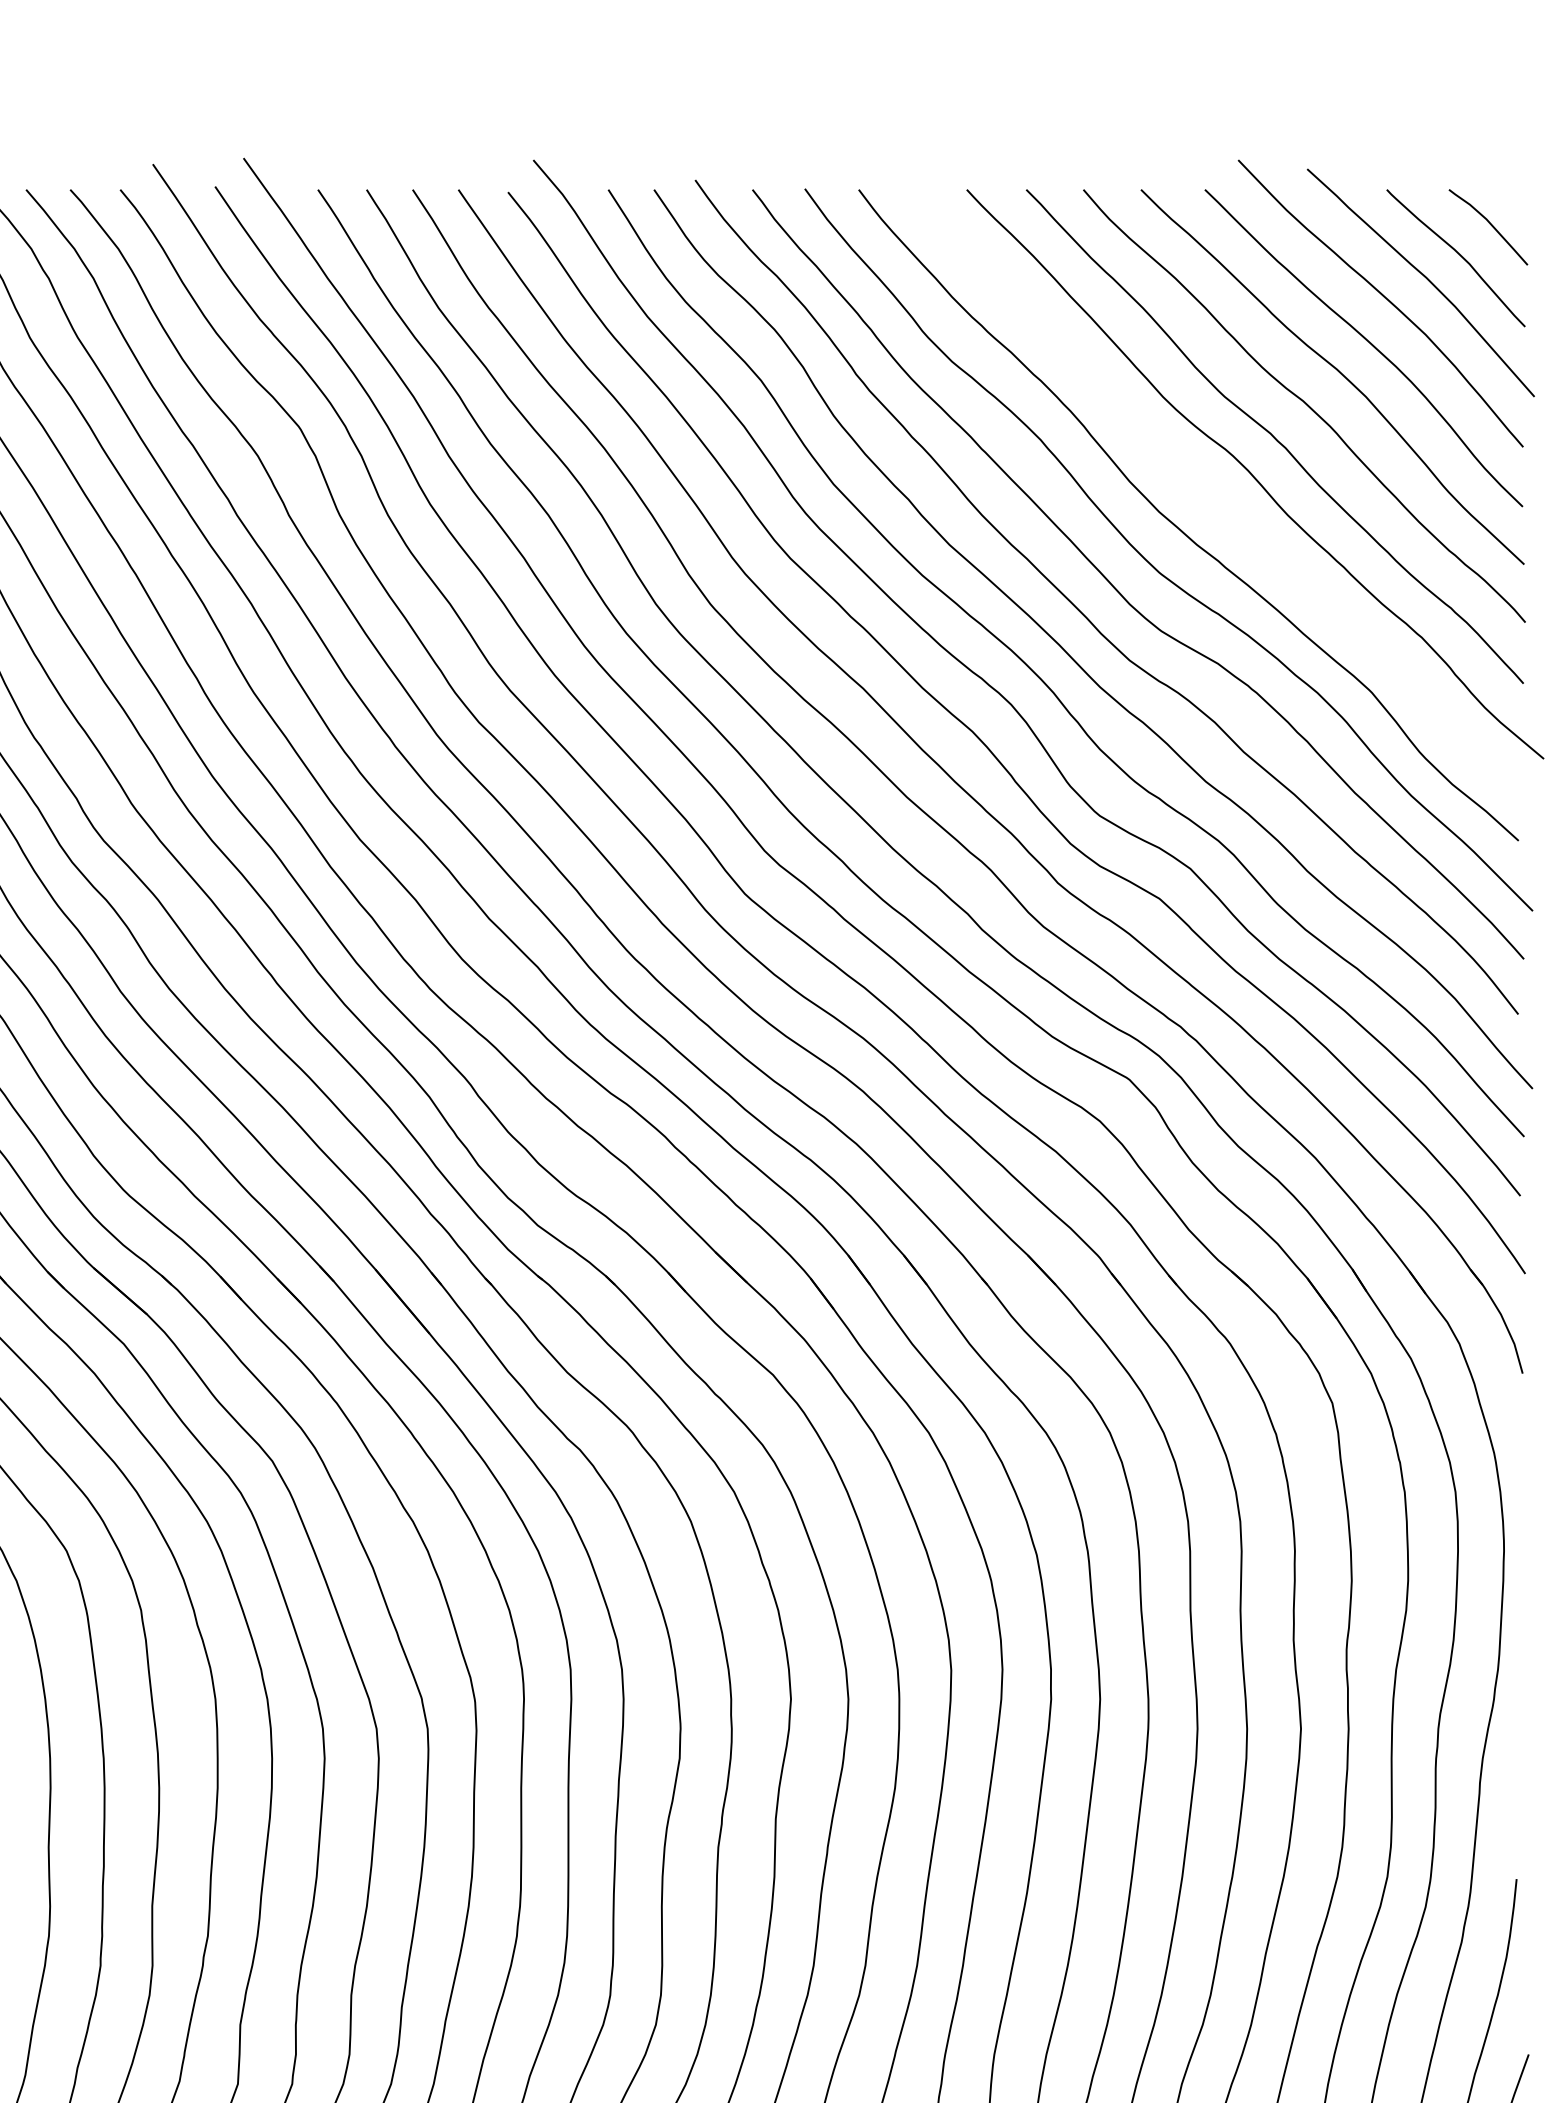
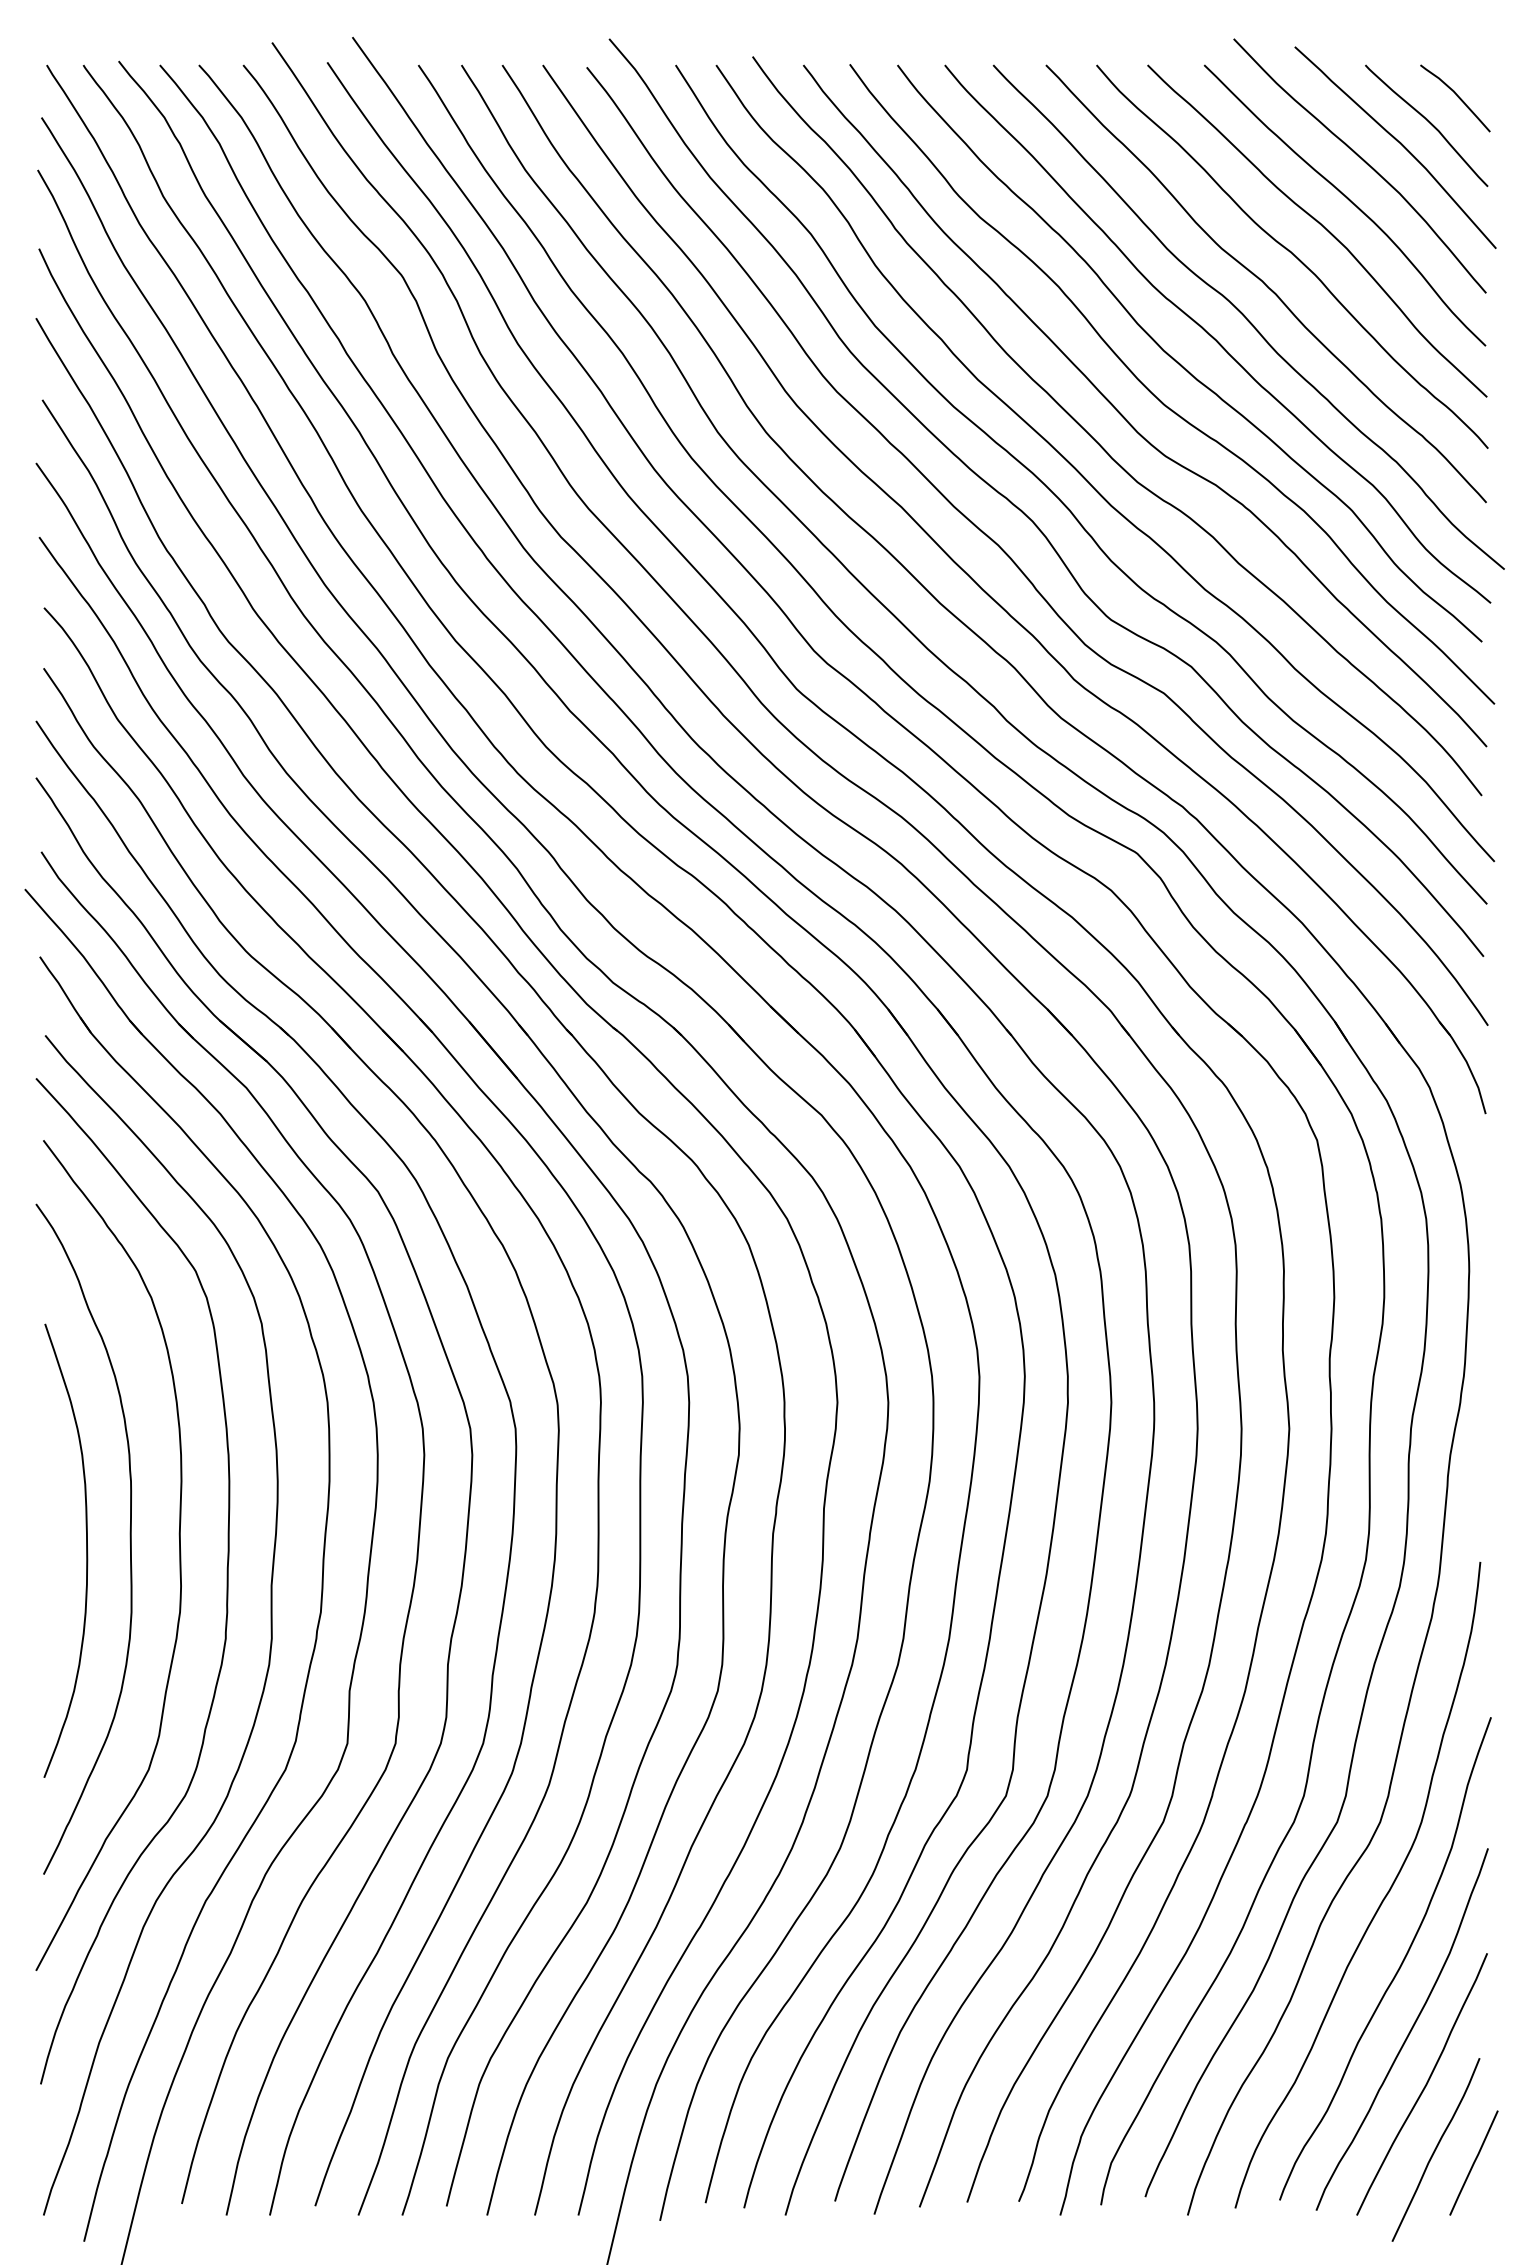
curve: (1215, 495) -> (1213, 336), added

